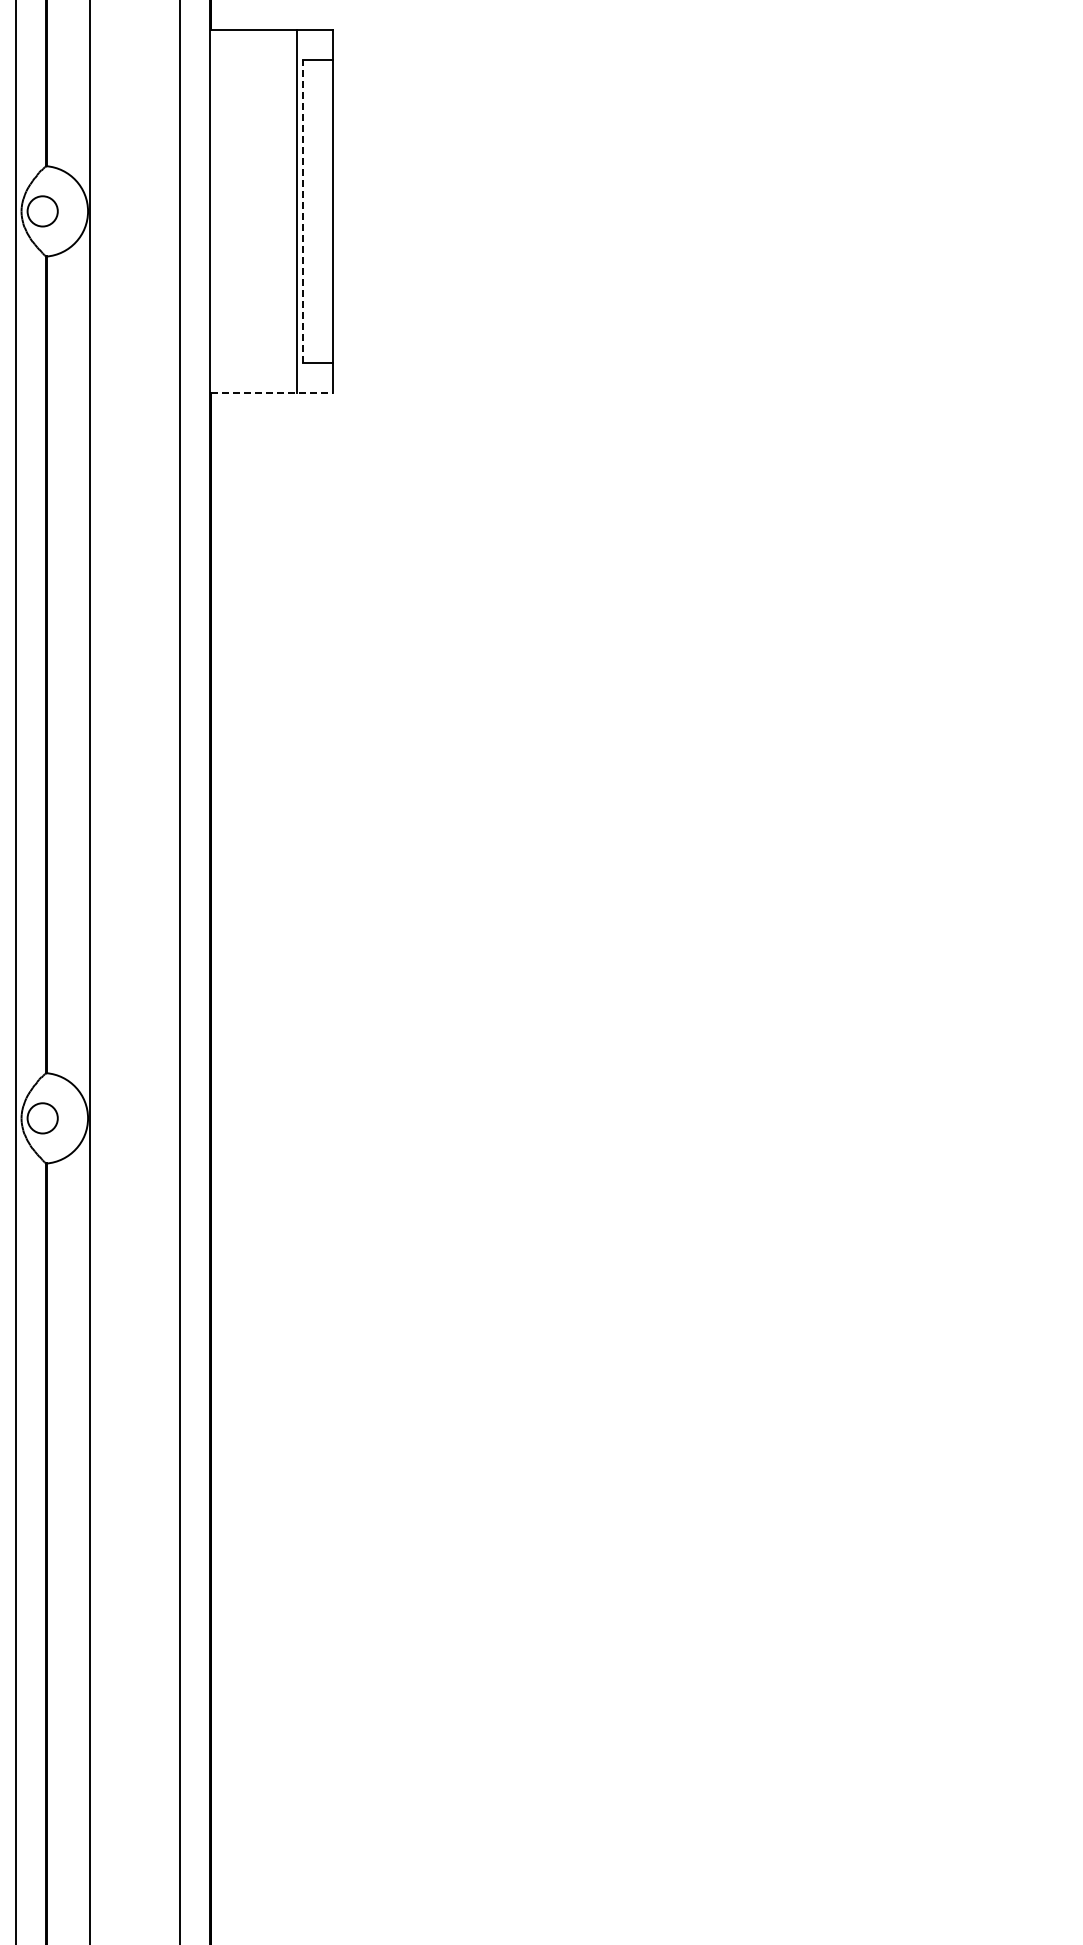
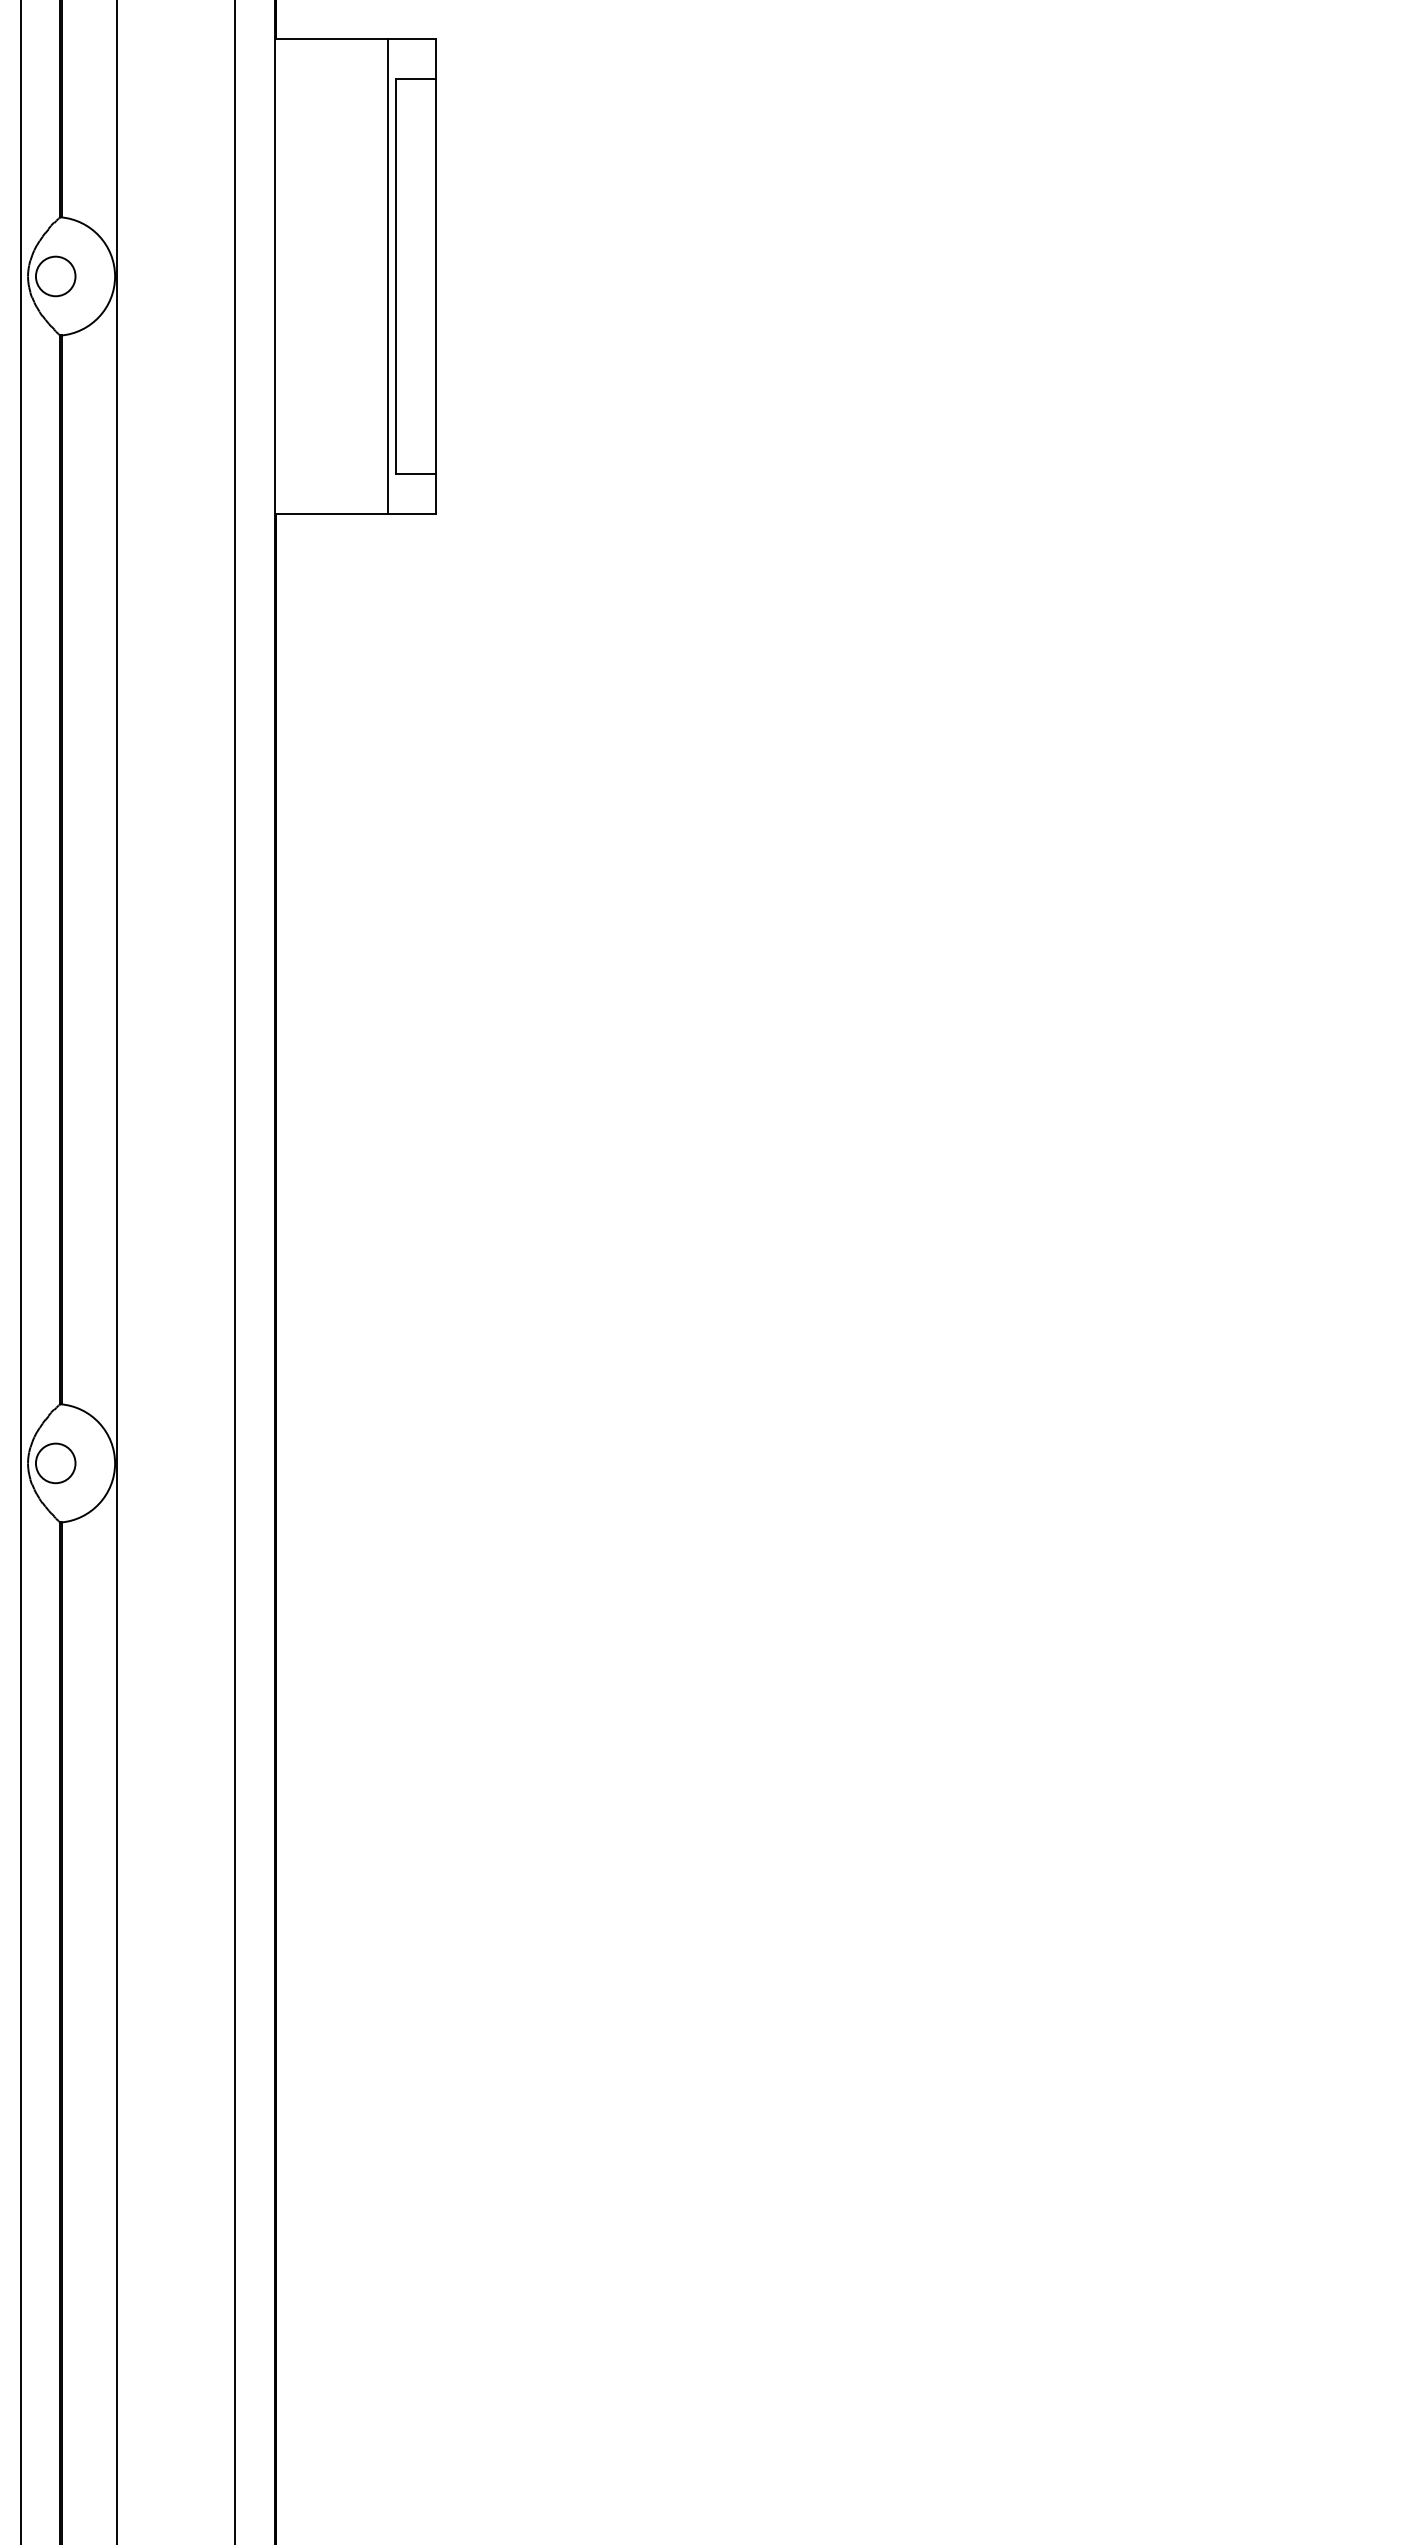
line: (302, 210) -> (395, 275), dashed -> solid
line: (272, 392) -> (356, 513), dashed -> solid

